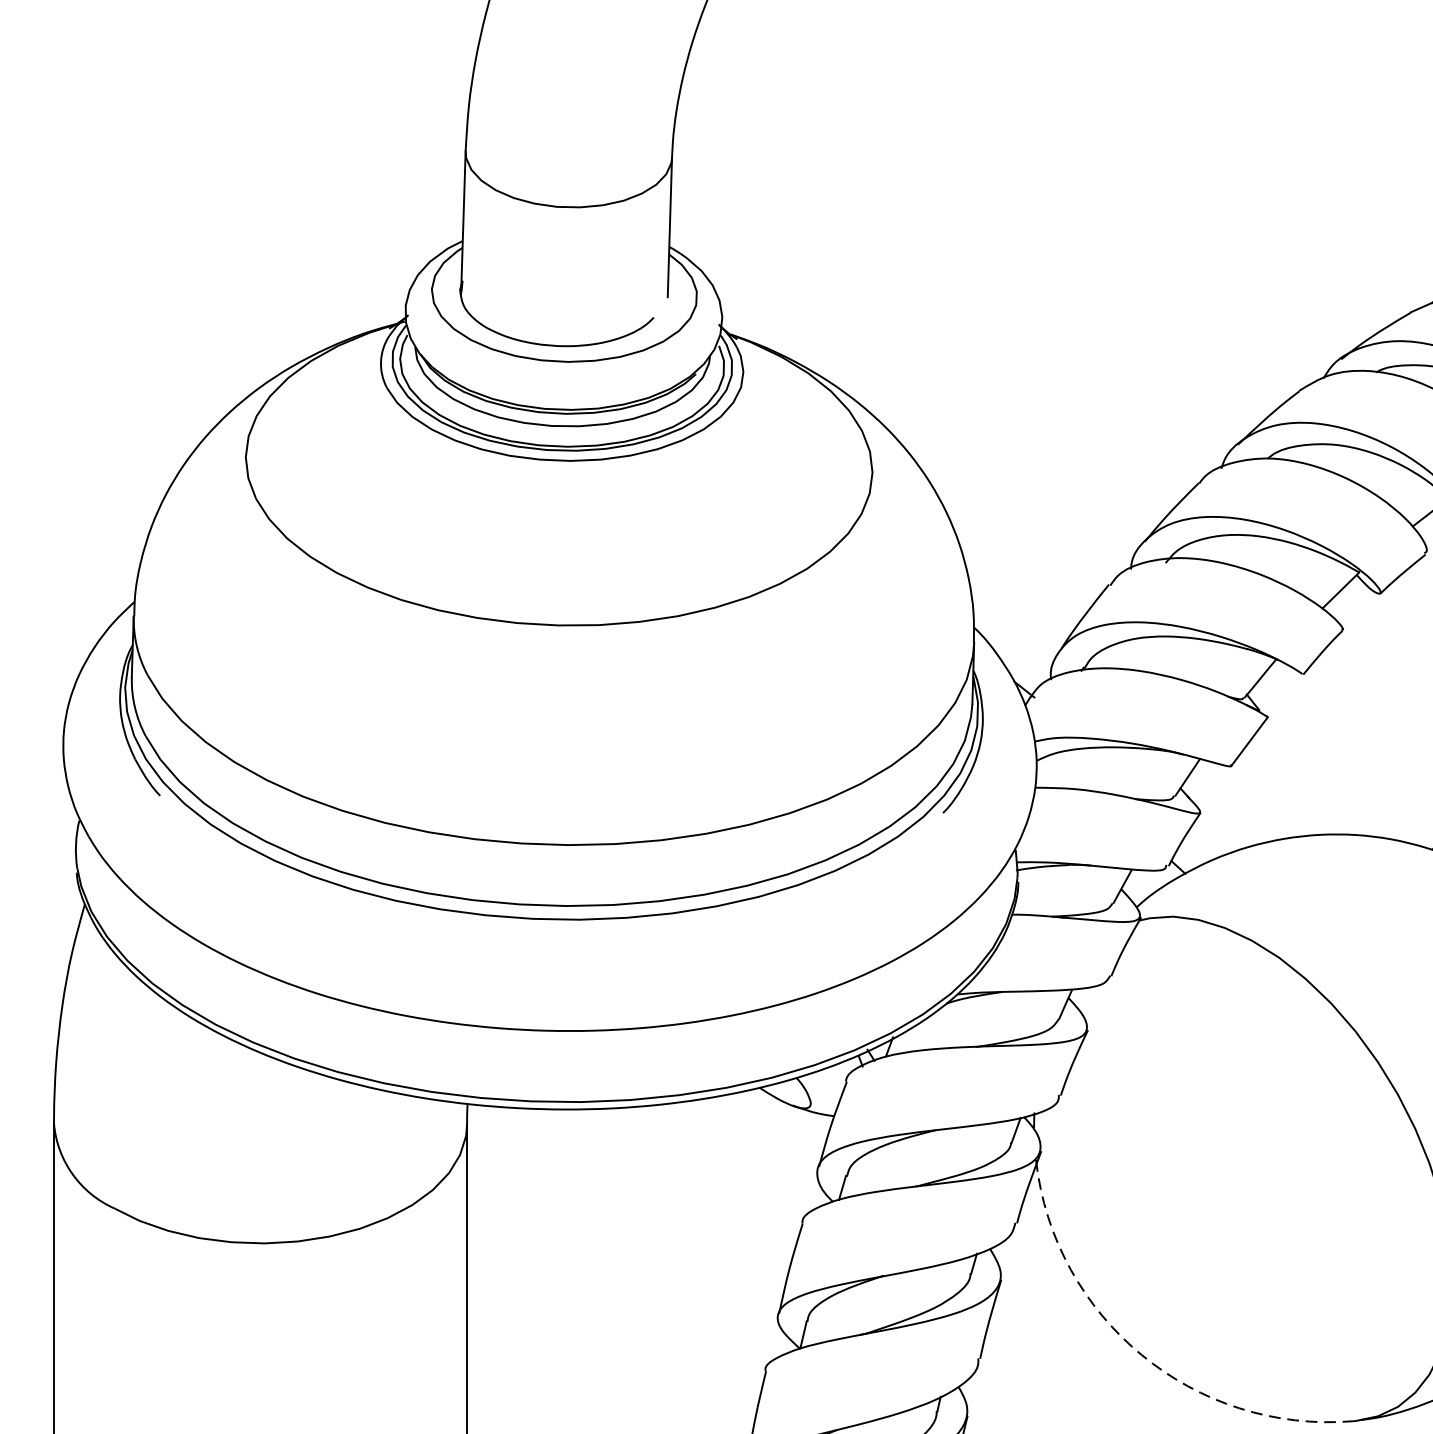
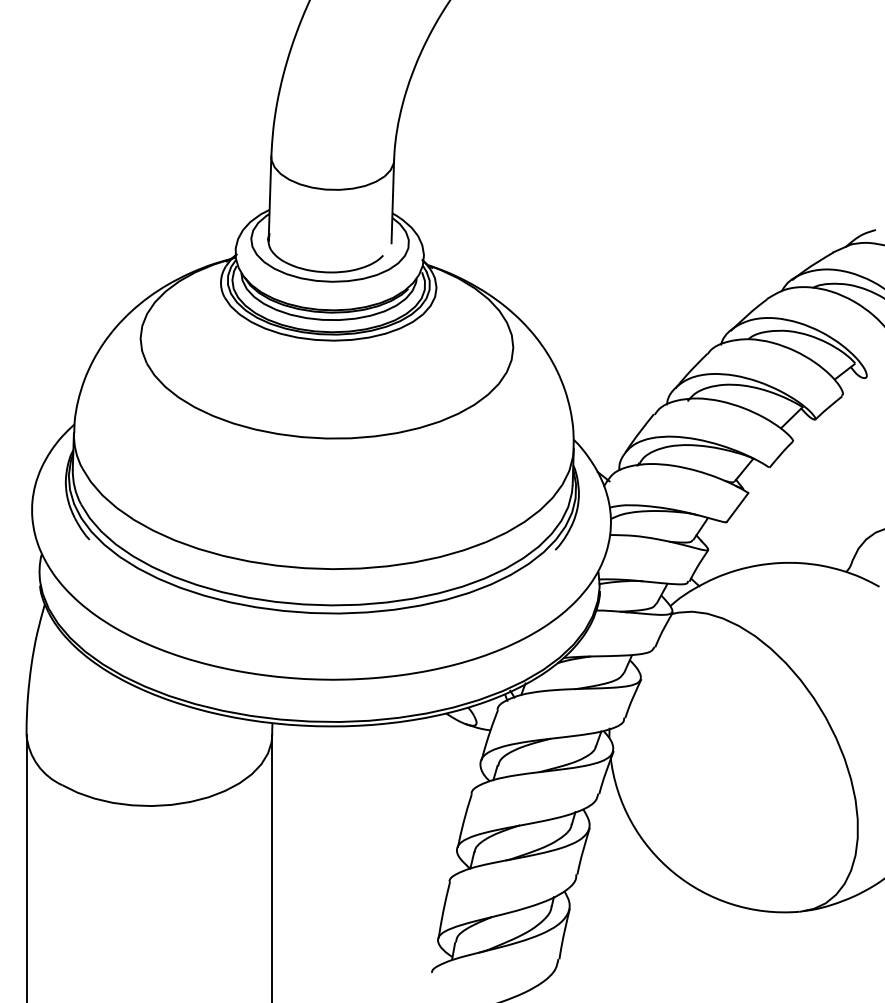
arc: (1141, 1355) -> (673, 872), dashed -> solid

